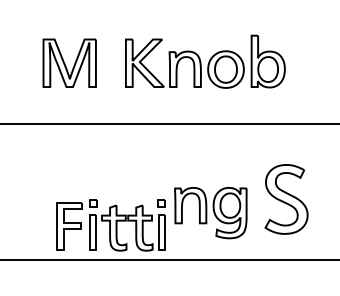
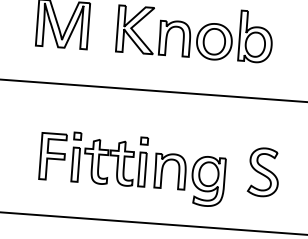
part: (286, 199) -> (263, 172), size x0.71
part: (110, 225) -> (92, 158), moved

